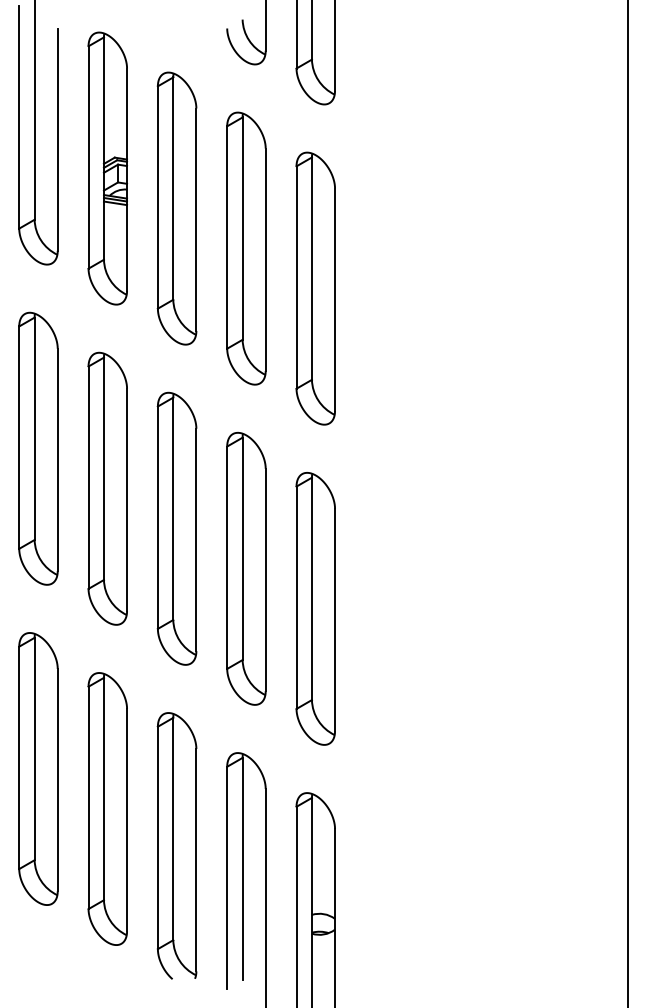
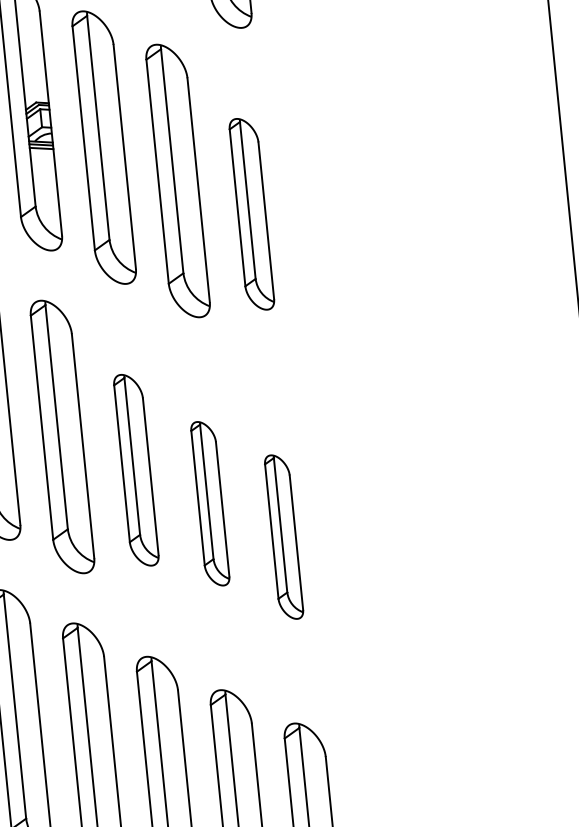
part: (315, 288) -> (251, 214), size x0.7
part: (176, 528) -> (135, 470), size x0.7
part: (246, 568) -> (210, 503), size x0.6
part: (315, 608) -> (283, 536), size x0.6

